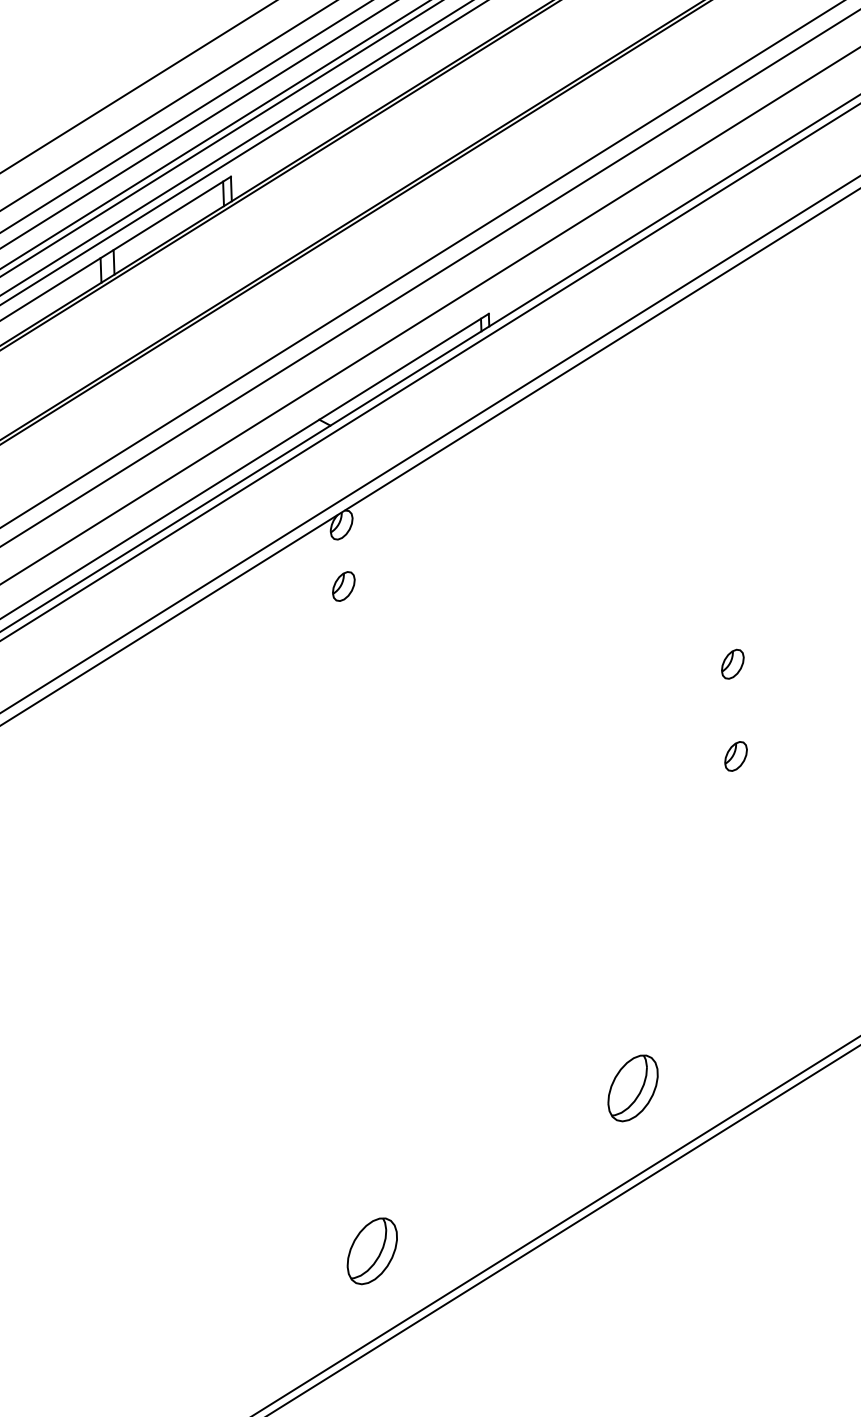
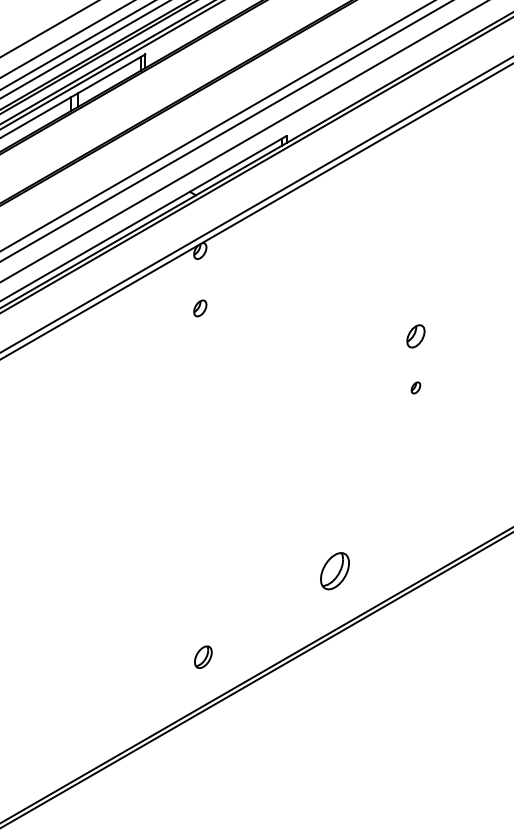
part: (344, 586) -> (200, 308), moved
part: (732, 664) -> (415, 336), size x1.4
part: (735, 755) -> (415, 387), size x0.7
part: (632, 1088) -> (334, 571), moved
part: (372, 1252) -> (203, 657), size x0.6

